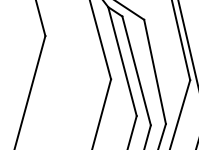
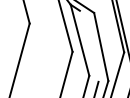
line: (135, 69) -> (88, 45), removed

